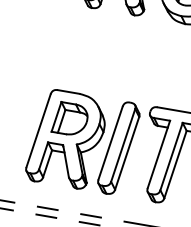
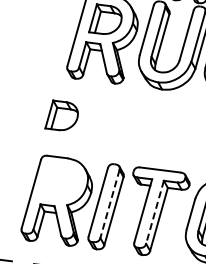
part: (69, 118) -> (61, 115), moved
line: (122, 145) -> (109, 204), solid -> dashed
line: (172, 156) -> (155, 212), solid -> dashed

